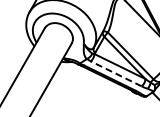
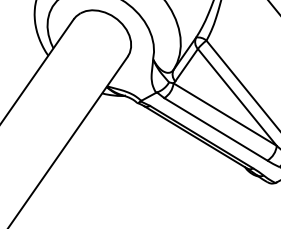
line: (115, 73) -> (214, 128), dashed -> solid

